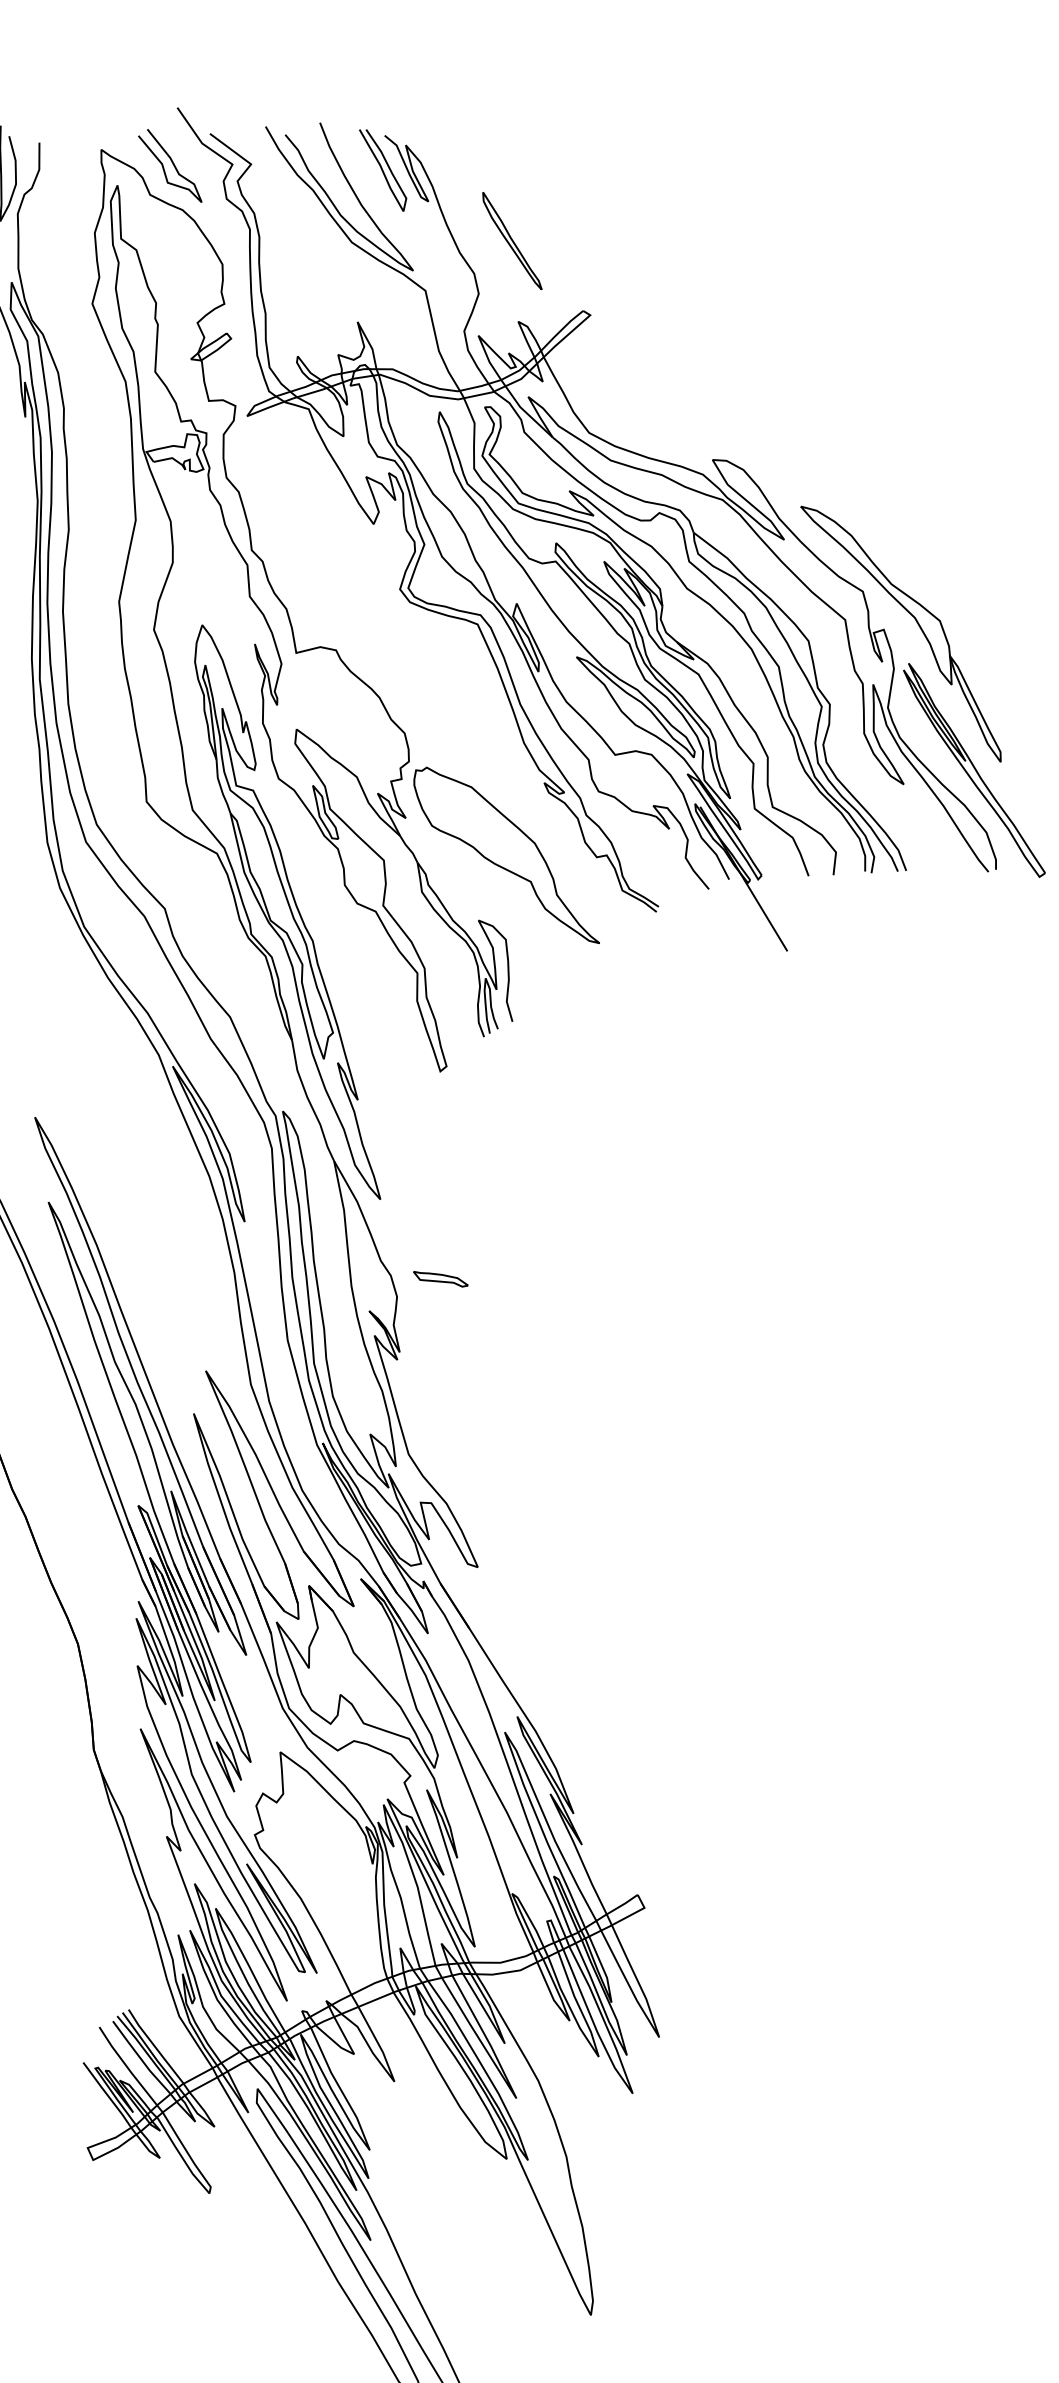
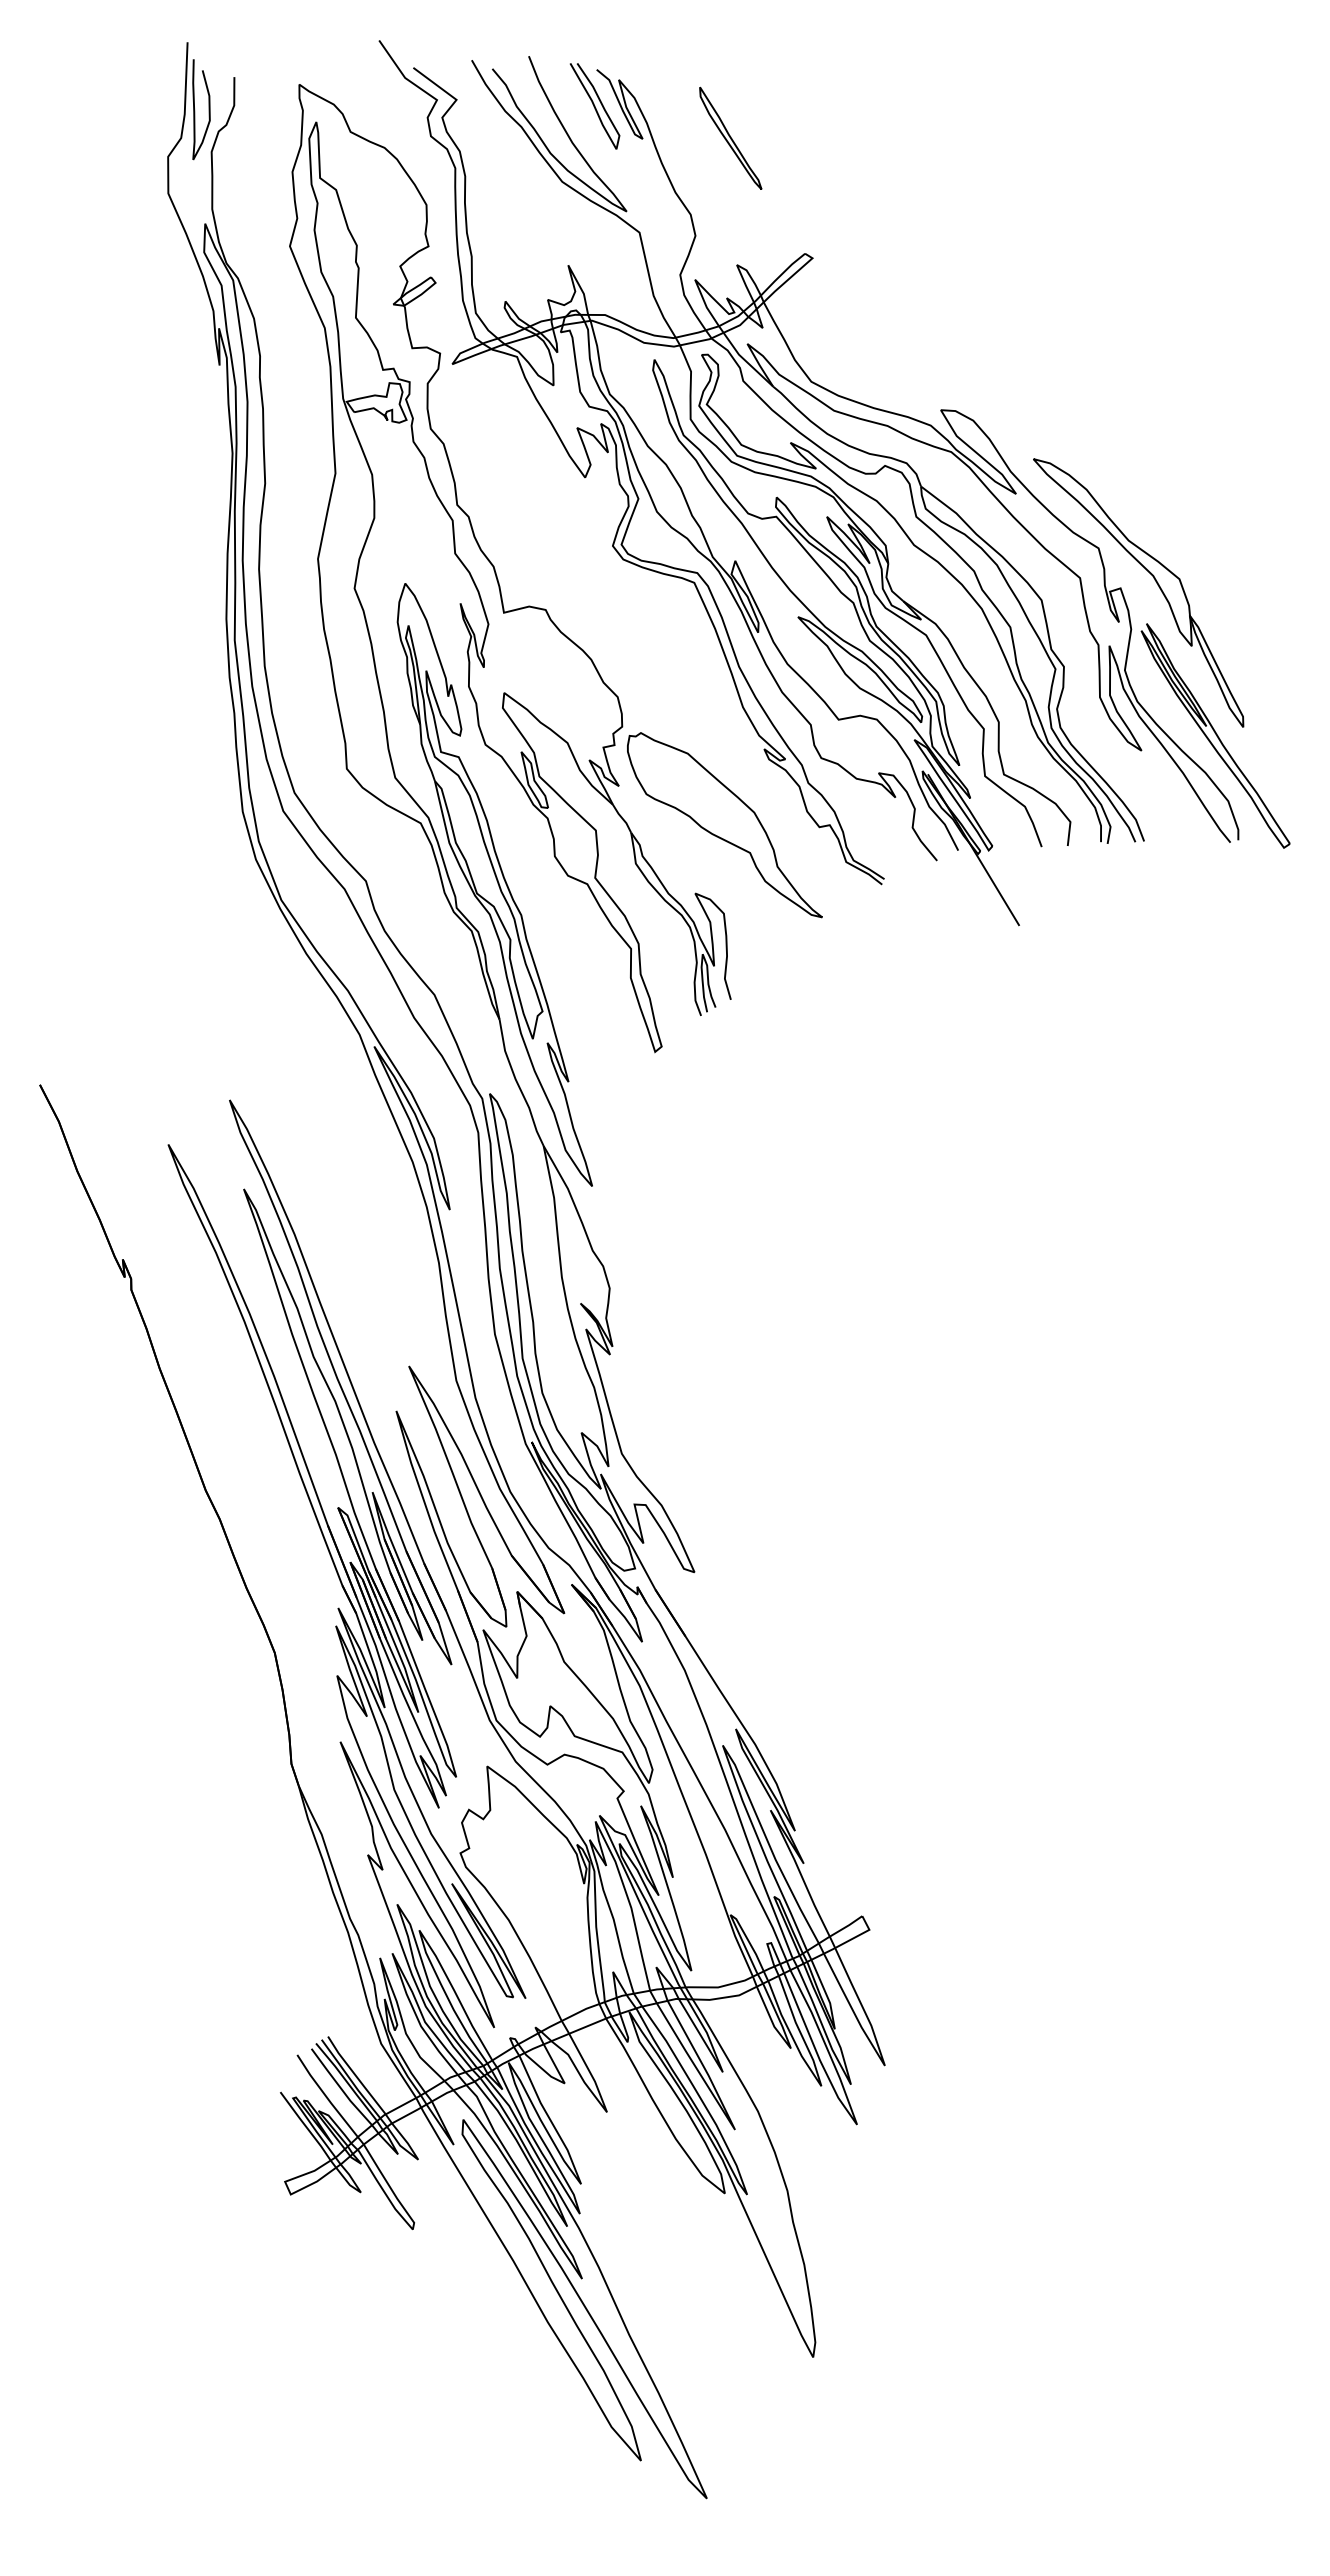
curve: (172, 164) -> (374, 100), removed
part: (512, 240) -> (730, 137), moved
part: (440, 1278) -> (655, 1269), removed

